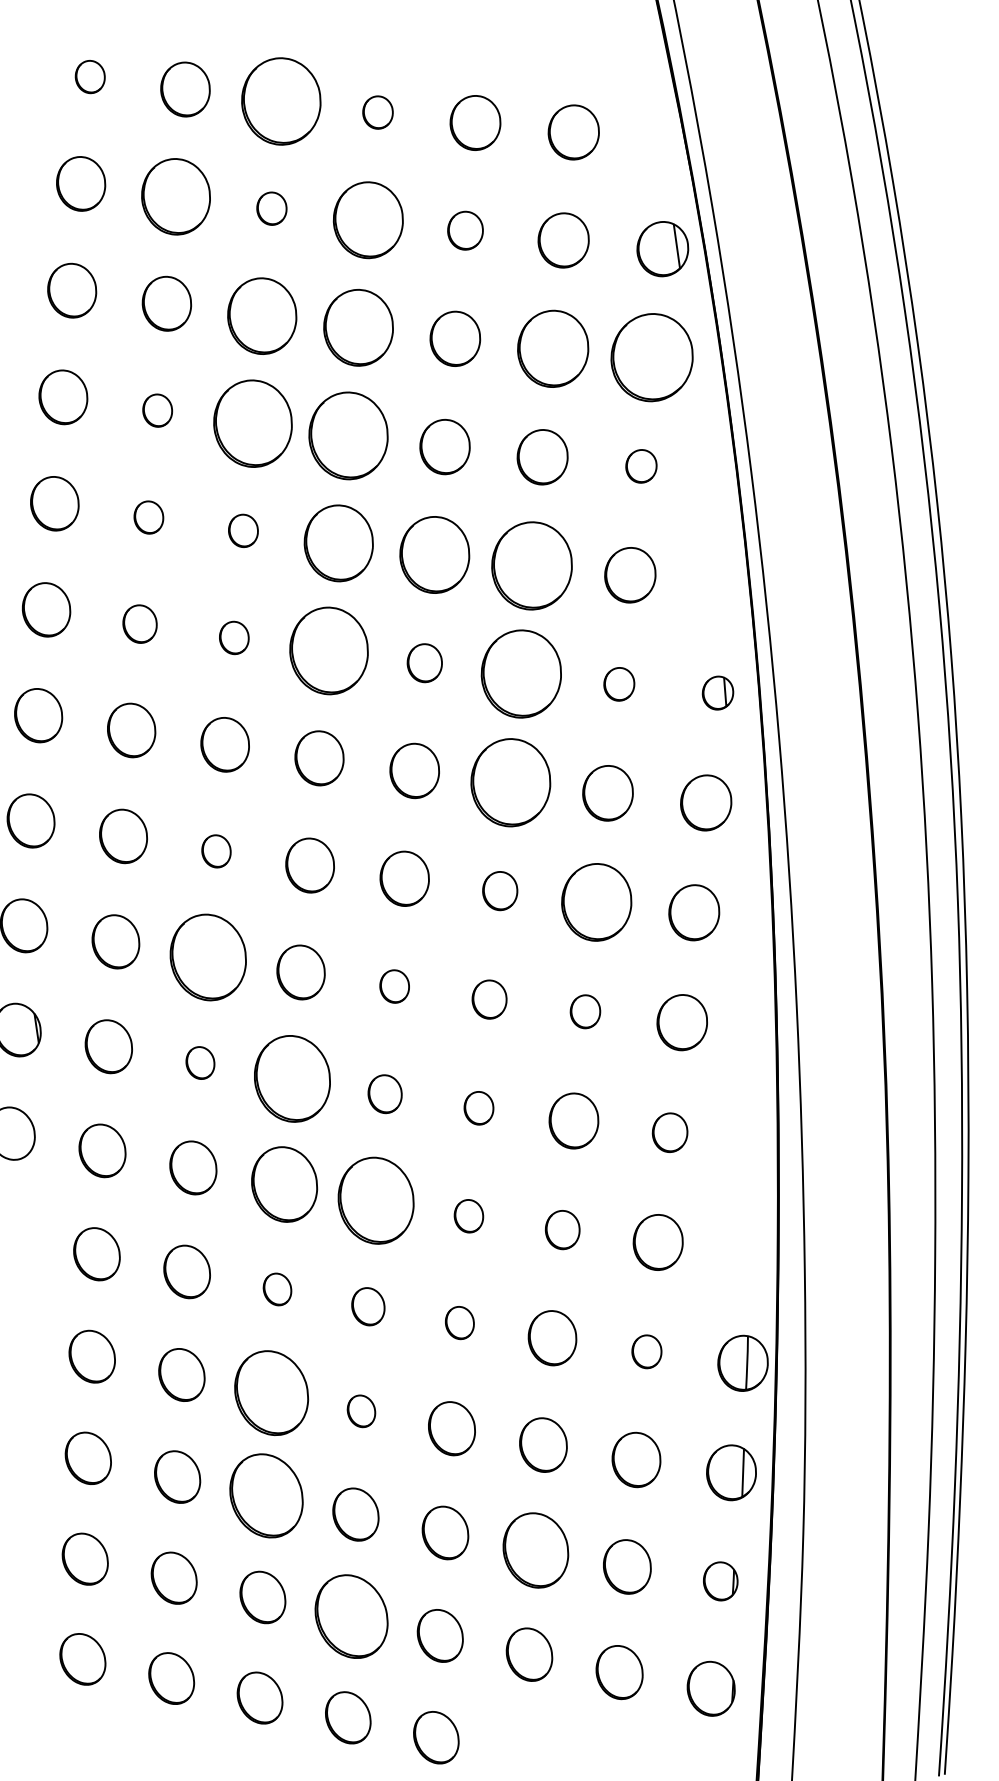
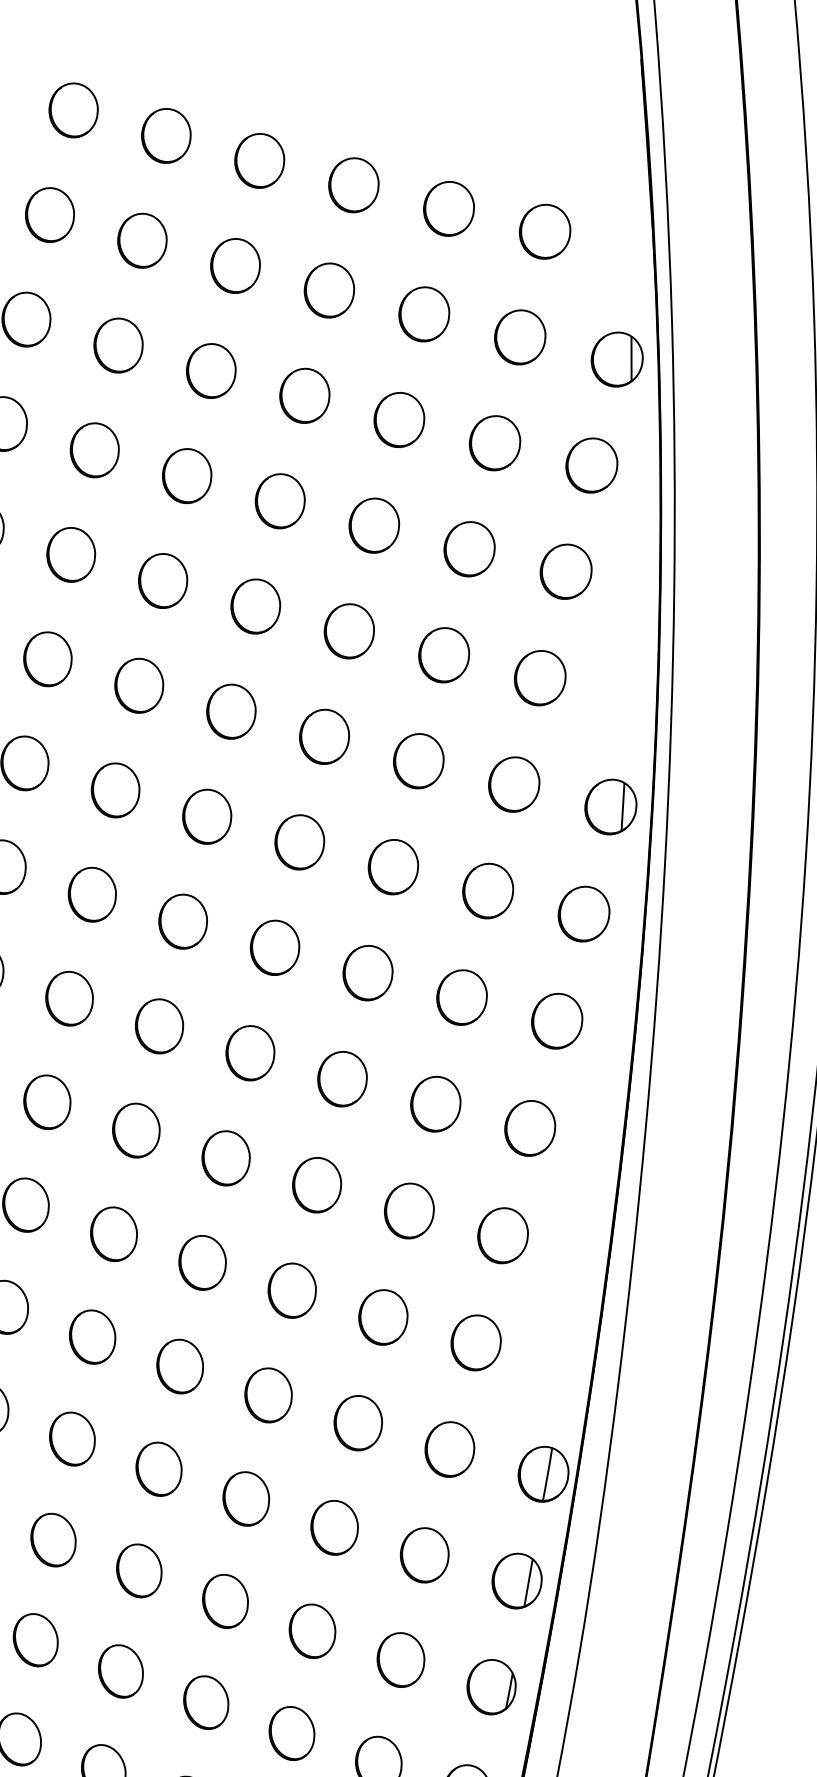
part: (90, 76) -> (74, 109), size x1.67
part: (281, 101) -> (259, 160), size x0.62
part: (377, 112) -> (353, 185), size x1.67
part: (176, 196) -> (142, 240), size x0.71
part: (271, 208) -> (235, 265), size x1.67
part: (367, 220) -> (328, 290), size x0.71
part: (465, 230) -> (424, 314), size x1.43
part: (262, 316) -> (211, 371), size x0.71
part: (357, 328) -> (303, 396), size x0.71
part: (553, 348) -> (495, 443), size x0.71
part: (652, 357) -> (592, 465), size x0.62
part: (157, 410) -> (94, 449), size x1.67
part: (252, 423) -> (186, 475), size x0.62
part: (348, 435) -> (280, 501), size x0.62
part: (641, 466) -> (566, 571), size x1.67
part: (148, 517) -> (70, 554), size x1.67
part: (243, 530) -> (163, 580), size x1.67
part: (338, 543) -> (255, 606), size x0.71
part: (434, 555) -> (348, 631), size x0.71
part: (531, 565) -> (443, 654), size x0.62
part: (139, 623) -> (47, 658), size x1.43
part: (234, 637) -> (139, 685), size x1.67
part: (328, 650) -> (230, 711), size x0.62
part: (424, 663) -> (324, 737), size x1.43
part: (521, 674) -> (418, 761), size x0.62
part: (619, 684) -> (514, 784), size x1.67
part: (717, 692) -> (610, 806), size x1.67
part: (510, 782) -> (393, 866), size x0.62
part: (216, 851) -> (92, 894), size x1.67
part: (499, 890) -> (367, 972), size x1.43
part: (596, 902) -> (461, 997), size x0.71
part: (207, 957) -> (68, 998), size x0.62
part: (394, 986) -> (250, 1053), size x1.67
part: (489, 999) -> (342, 1079), size x1.43
part: (585, 1011) -> (435, 1104), size x1.67
part: (200, 1062) -> (47, 1101), size x1.67
part: (292, 1078) -> (136, 1130), size x0.62
part: (384, 1094) -> (225, 1158), size x1.43
part: (478, 1108) -> (316, 1185), size x1.67
part: (669, 1132) -> (502, 1235), size x1.43
part: (284, 1184) -> (113, 1234), size x0.71
part: (376, 1200) -> (202, 1262), size x0.62
part: (468, 1216) -> (291, 1291), size x1.67
part: (562, 1229) -> (383, 1316), size x1.43
part: (277, 1289) -> (92, 1337), size x1.67
part: (368, 1306) -> (180, 1366), size x1.43
part: (459, 1322) -> (268, 1394), size x1.67
part: (646, 1351) -> (449, 1449), size x1.67
part: (271, 1393) -> (72, 1439), size x0.62
part: (361, 1411) -> (158, 1469), size x1.67
part: (266, 1495) -> (53, 1539), size x0.62
part: (535, 1550) -> (312, 1631), size x0.71
part: (720, 1581) -> (491, 1687), size x1.43
part: (351, 1616) -> (120, 1671), size x0.62

